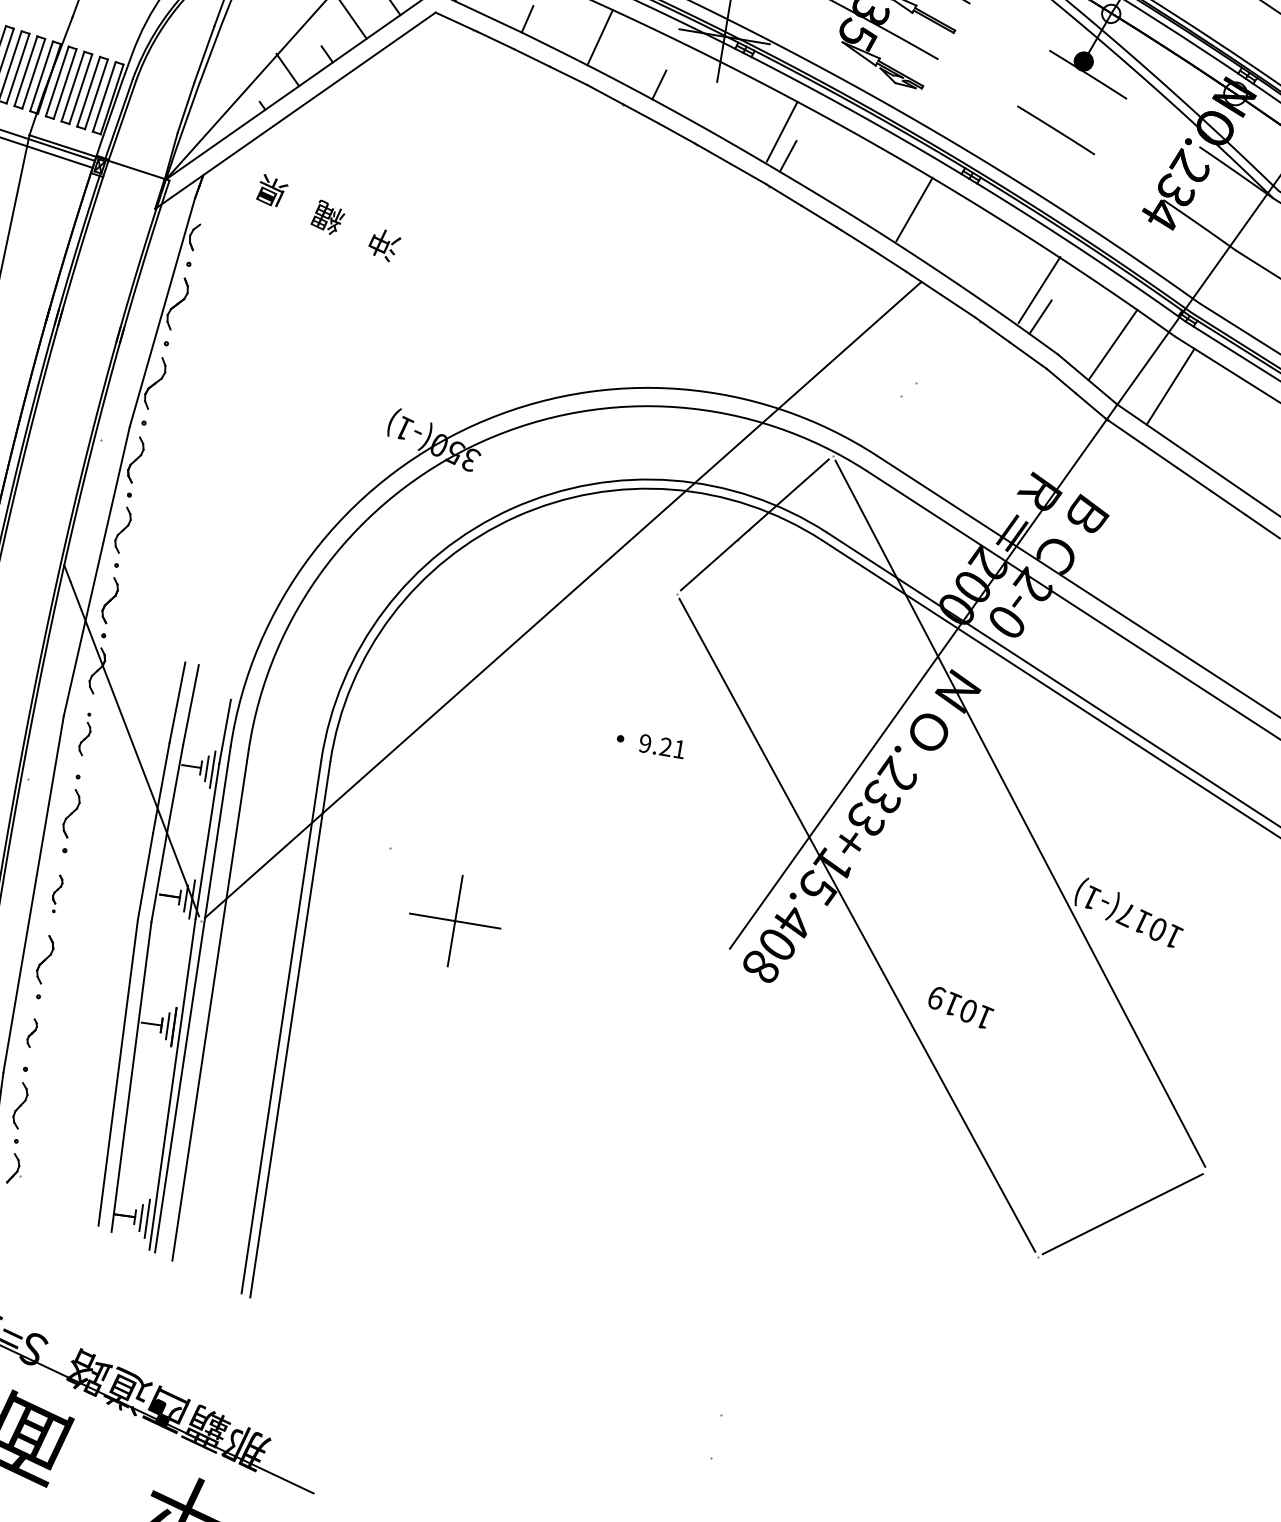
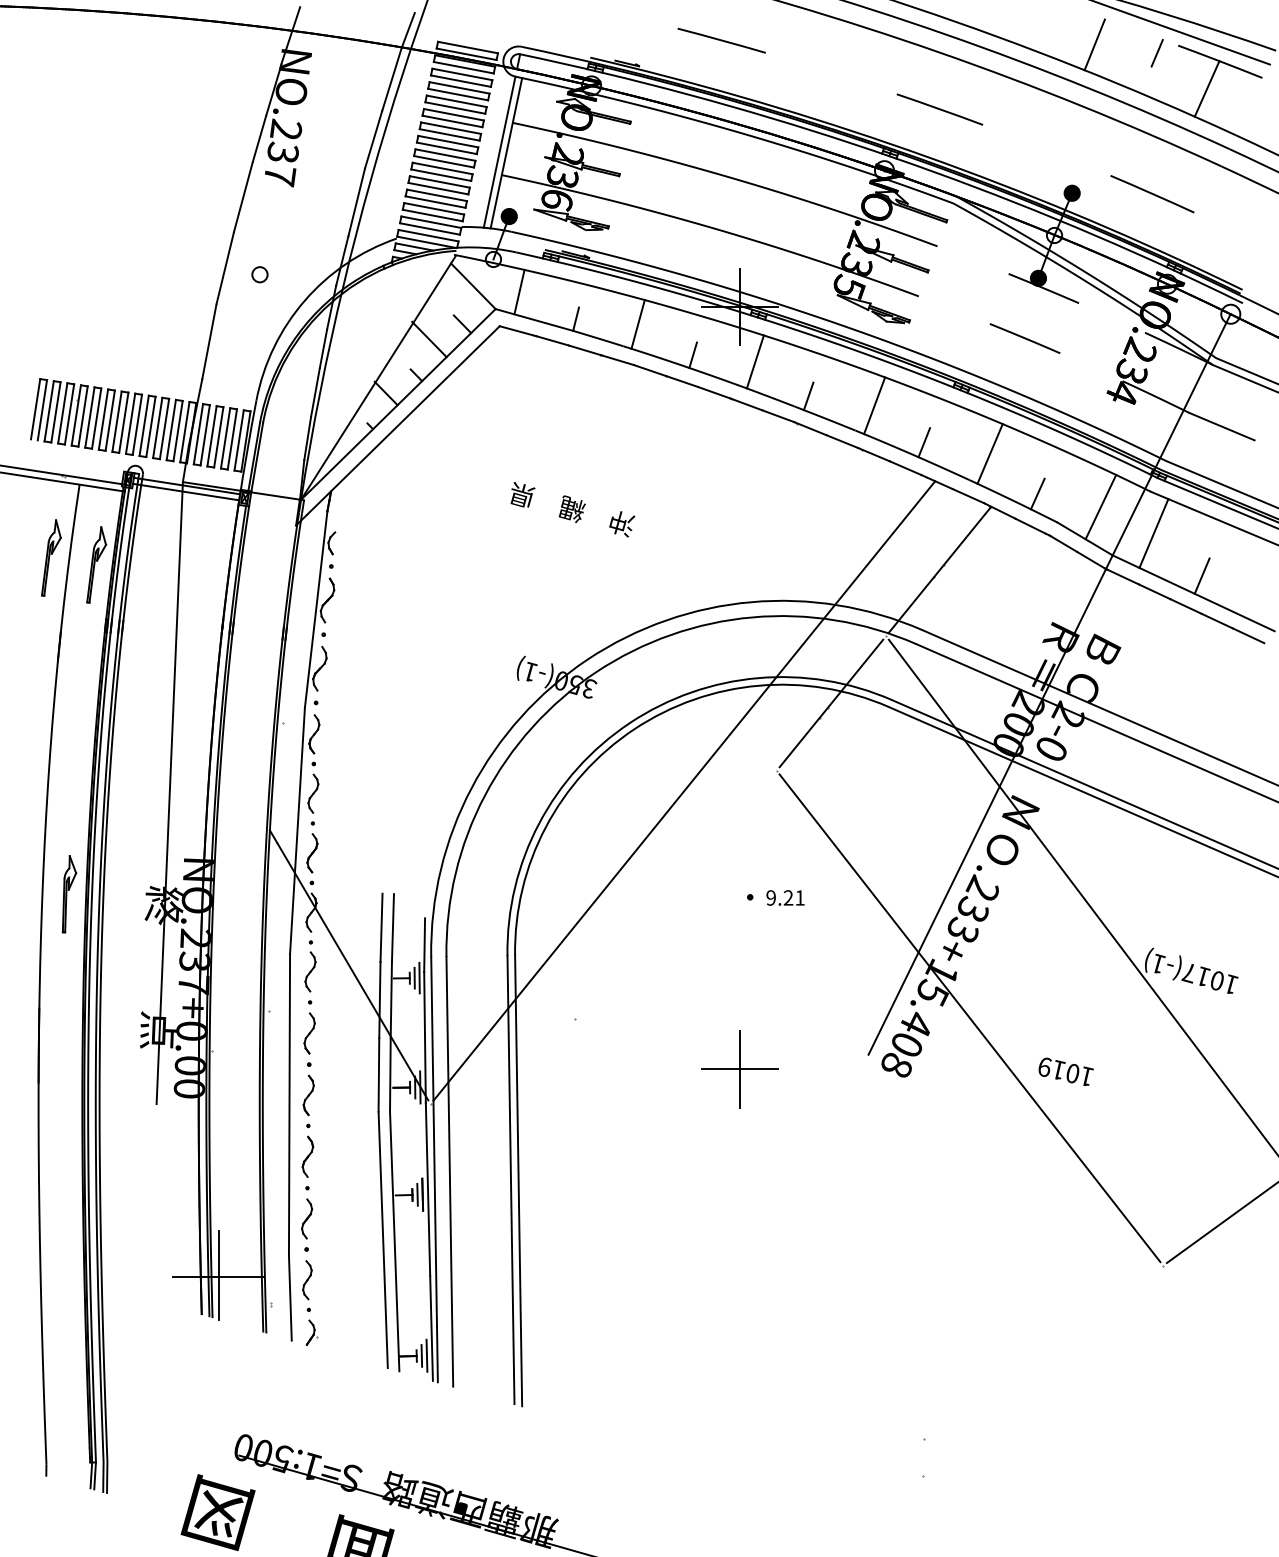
line: (781, 131) -> (754, 361), moved
line: (914, 209) -> (874, 405), moved
text: (328, 218) -> (572, 509), moved
line: (916, 233) -> (924, 442), added
line: (1038, 289) -> (989, 453), moved
line: (910, 387) -> (940, 569), added
line: (1218, 445) -> (1201, 575), added
part: (85, 734) -> (310, 966), size x1.43
part: (56, 893) -> (308, 1100), size x1.67
part: (454, 921) -> (739, 1069), moved
part: (32, 1032) -> (307, 1218), size x1.67

